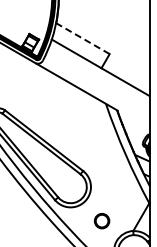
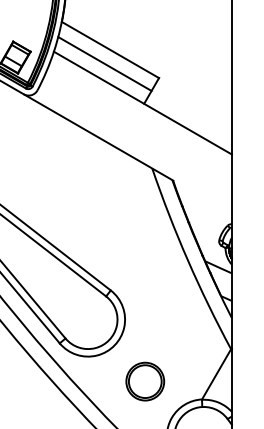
line: (82, 38) -> (109, 49), dashed -> solid
line: (79, 46) -> (104, 64), added
part: (101, 220) -> (144, 380), size x1.43

